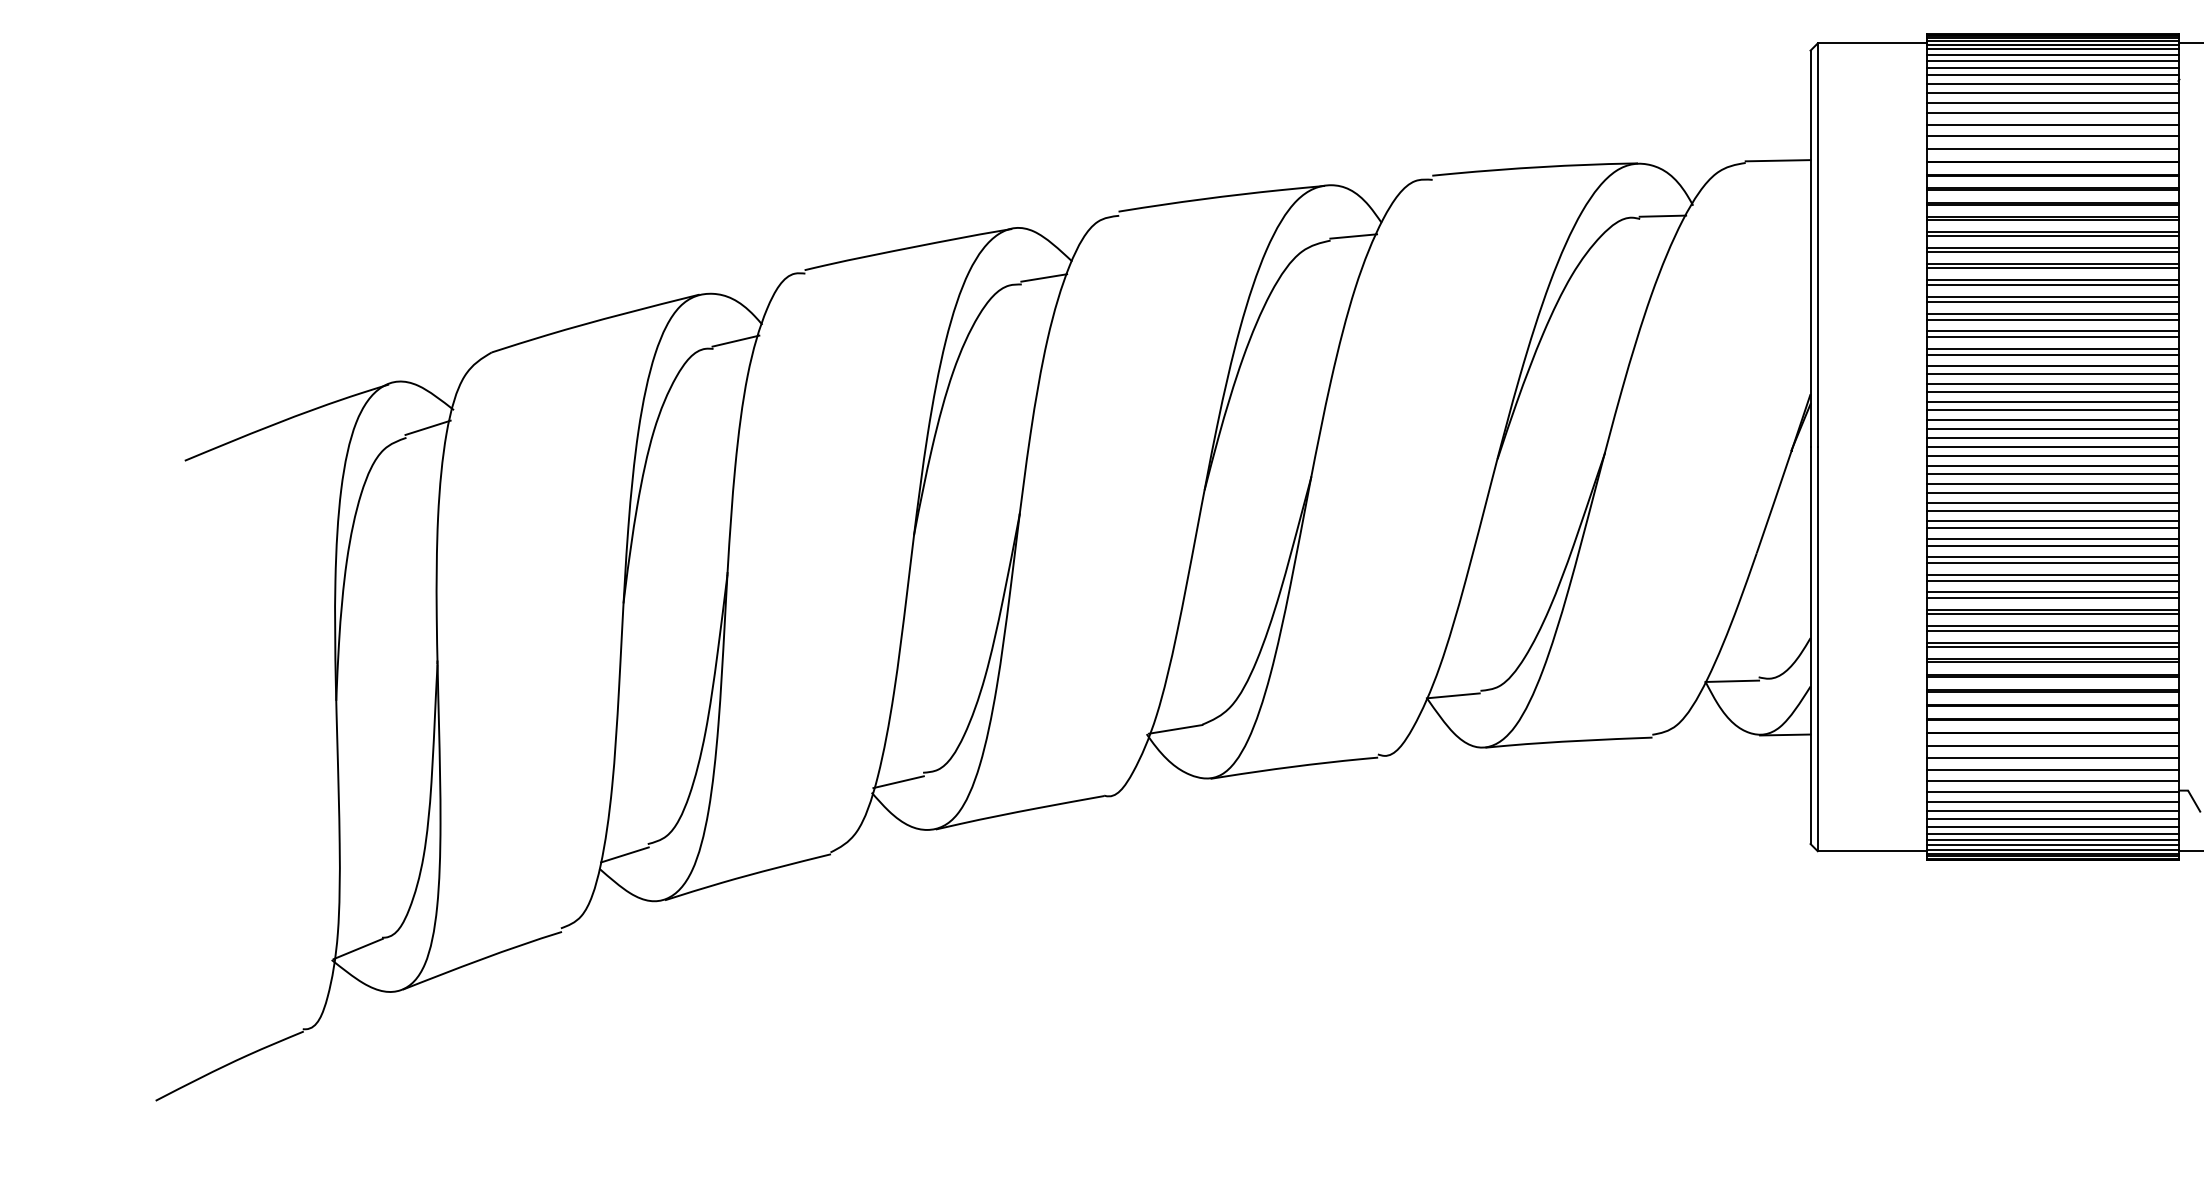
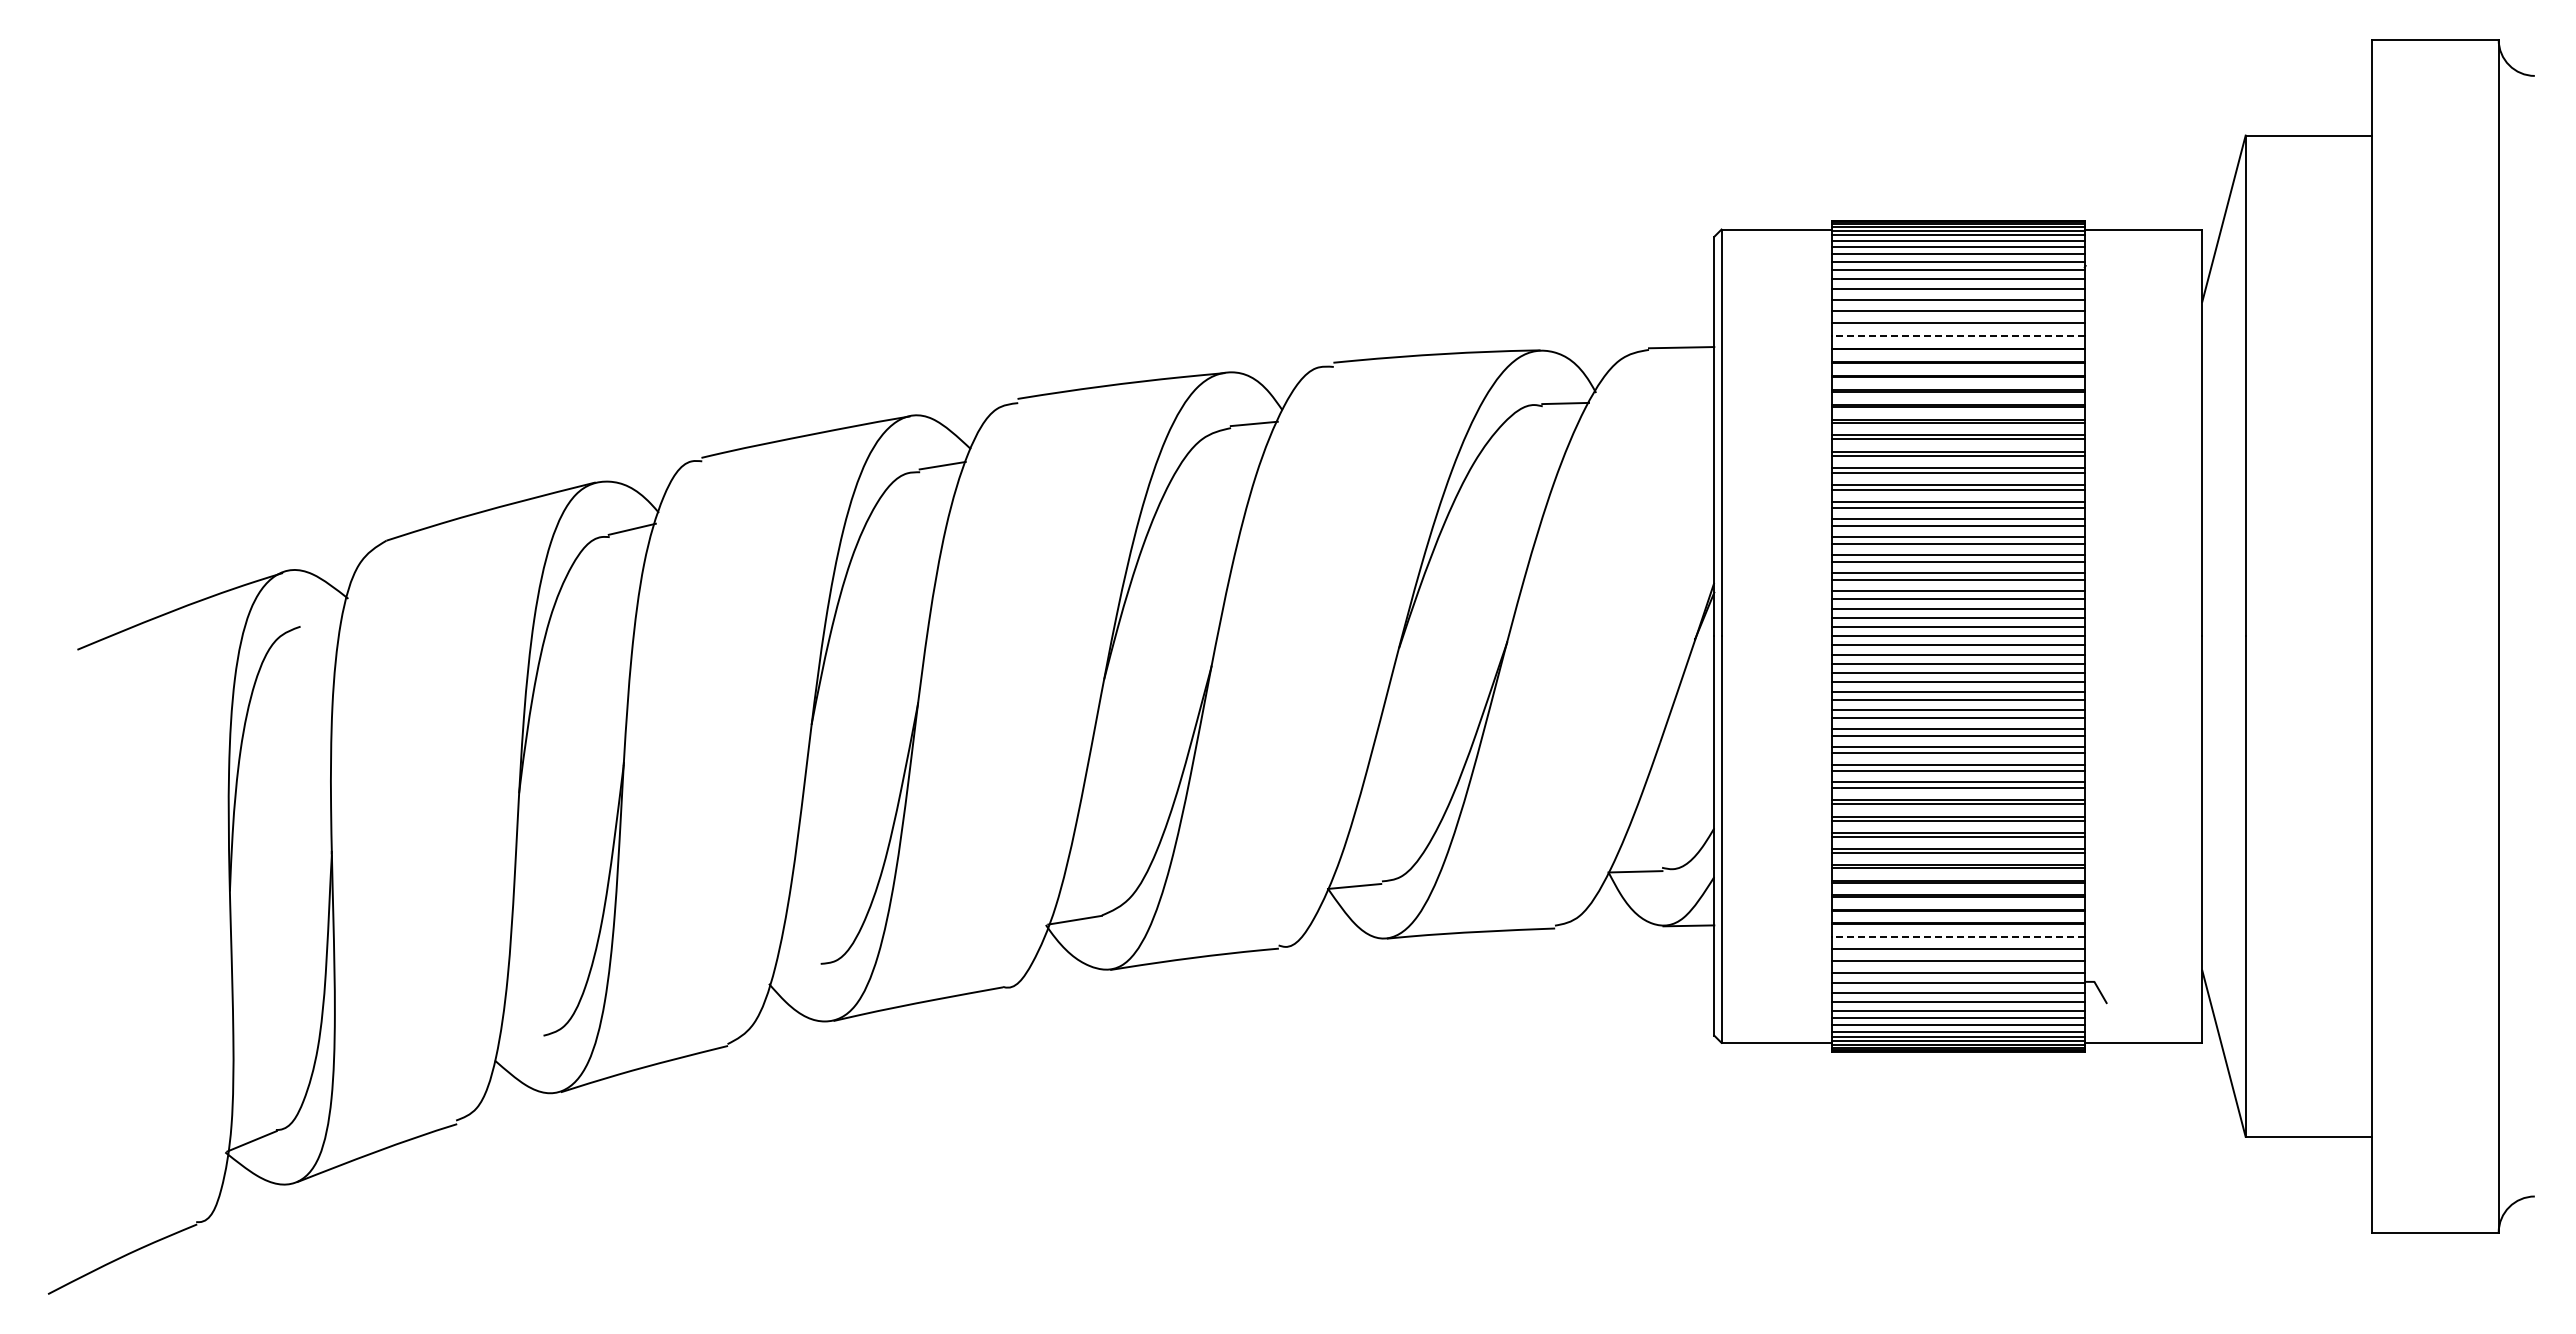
line: (2053, 148) -> (1958, 335), solid -> dashed
line: (428, 427) -> (322, 616), removed
line: (2053, 745) -> (1958, 936), solid -> dashed
line: (898, 782) -> (795, 973), removed
line: (624, 854) -> (520, 1046), removed

